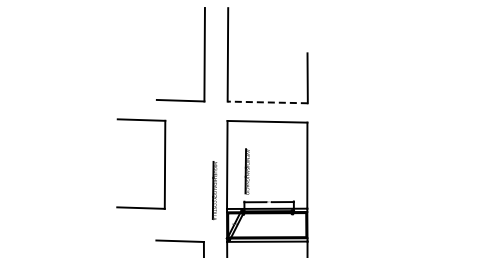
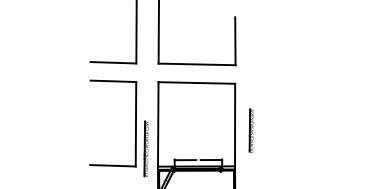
line: (267, 102) -> (196, 64), dashed -> solid
part: (164, 163) -> (135, 122), moved
part: (246, 171) -> (250, 130), moved

